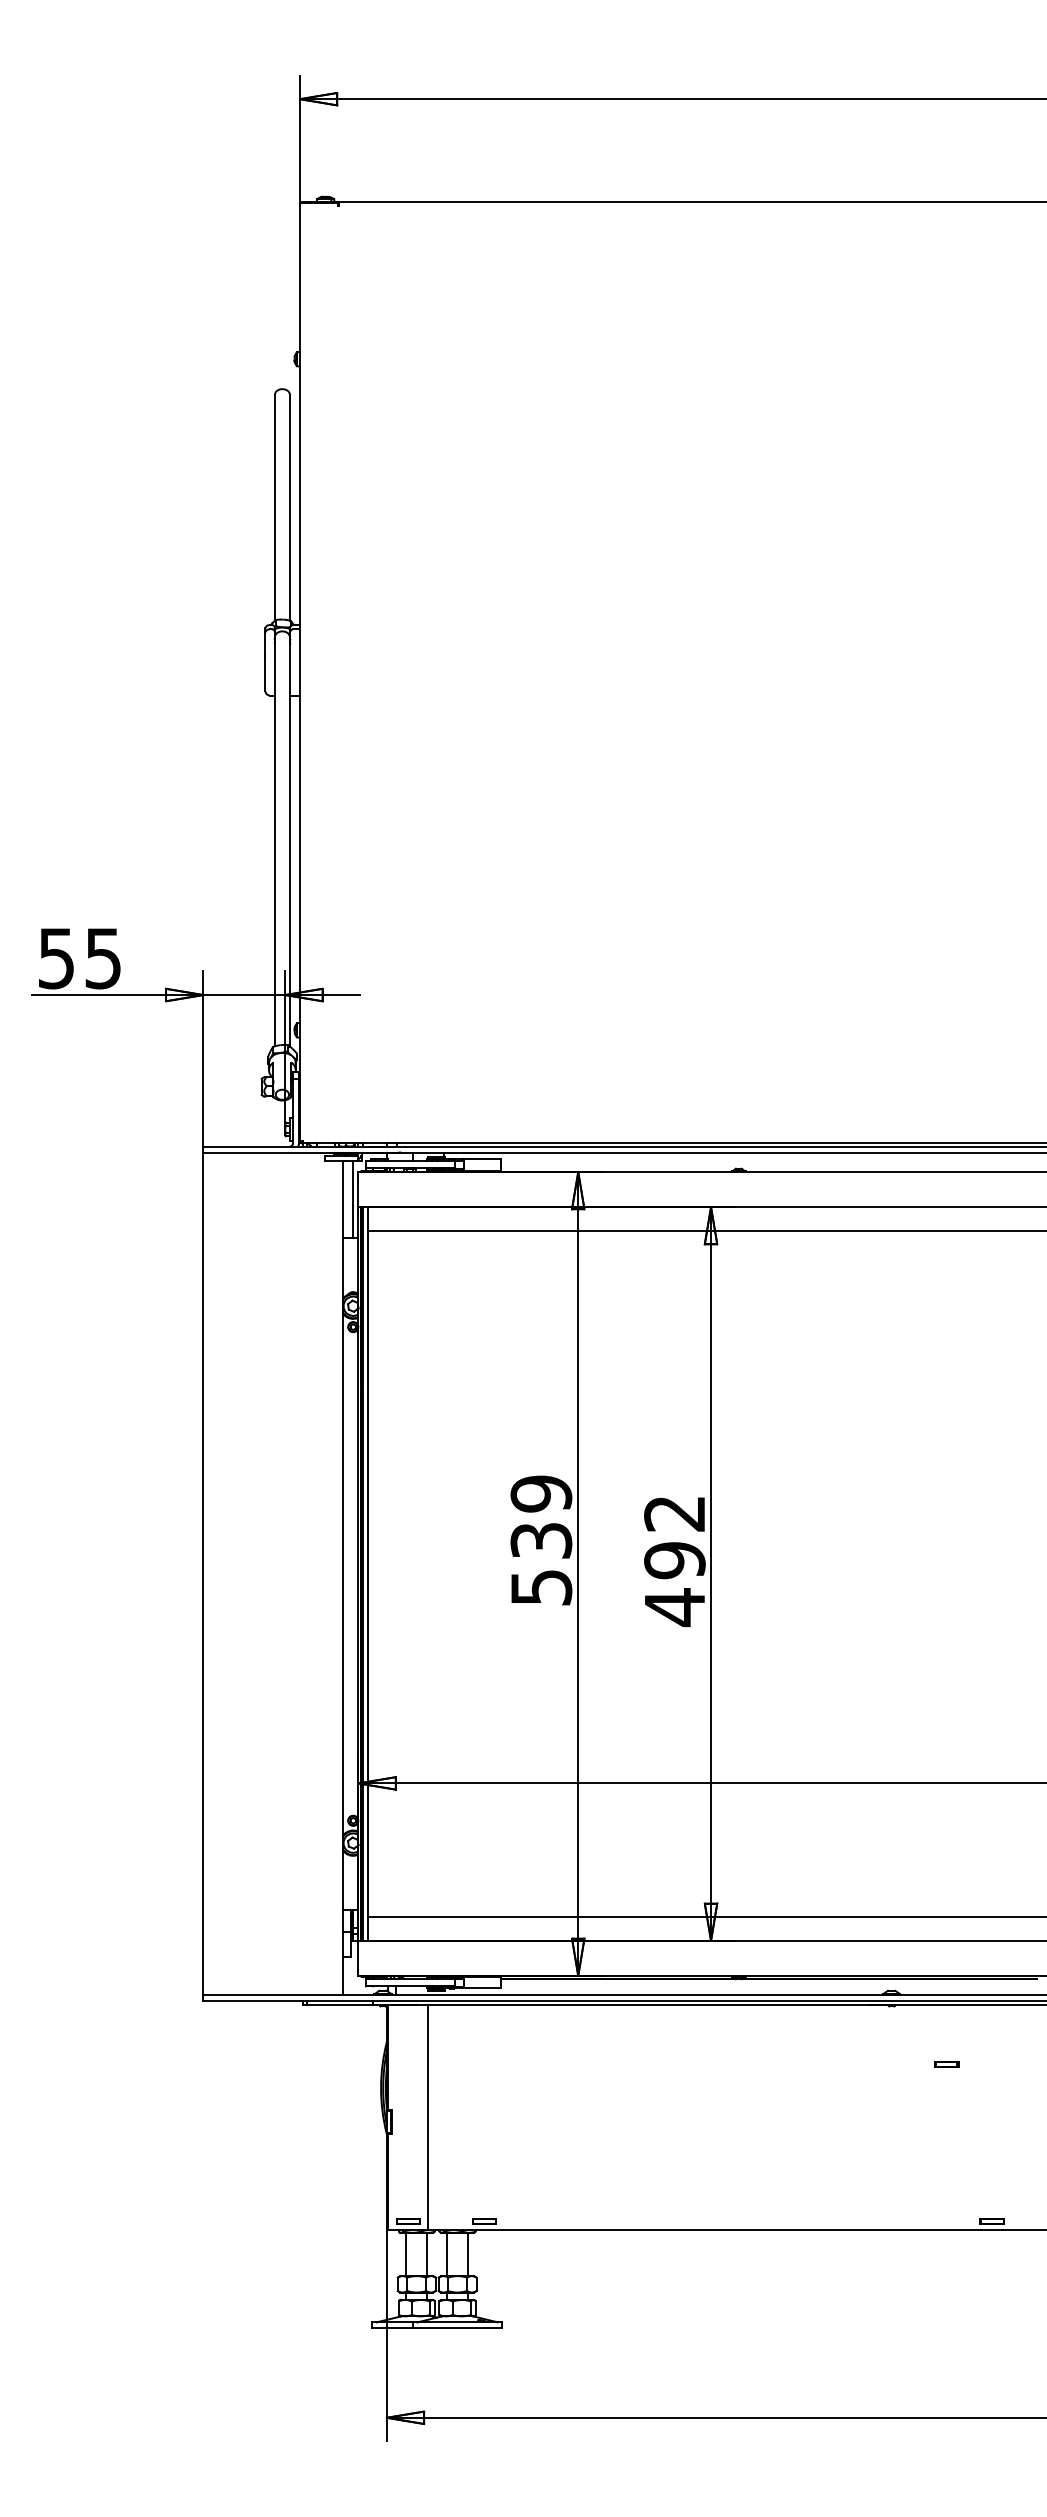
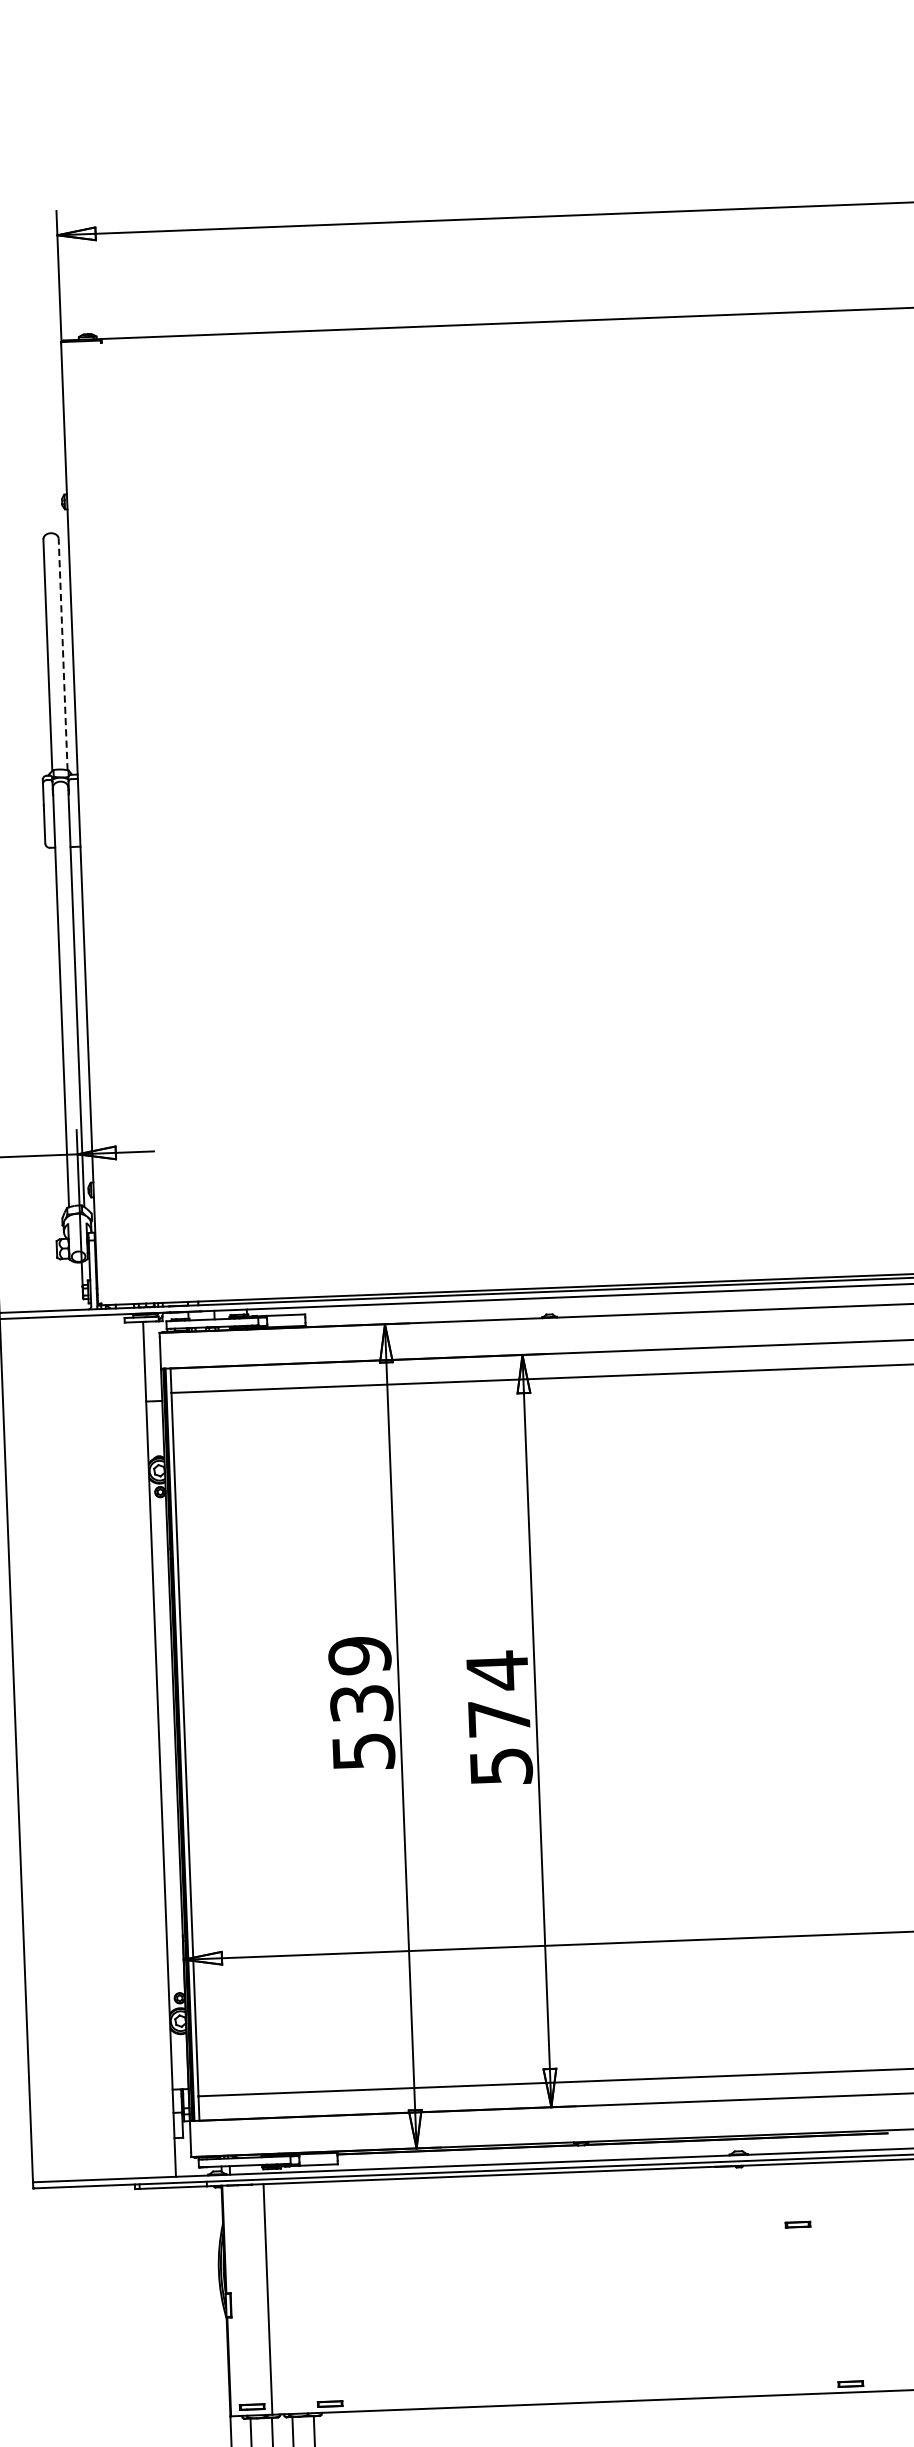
line: (289, 507) -> (62, 654), solid -> dashed
line: (352, 1199) -> (154, 1361), removed
text: (674, 1560) -> (498, 1718), 492 -> 574

